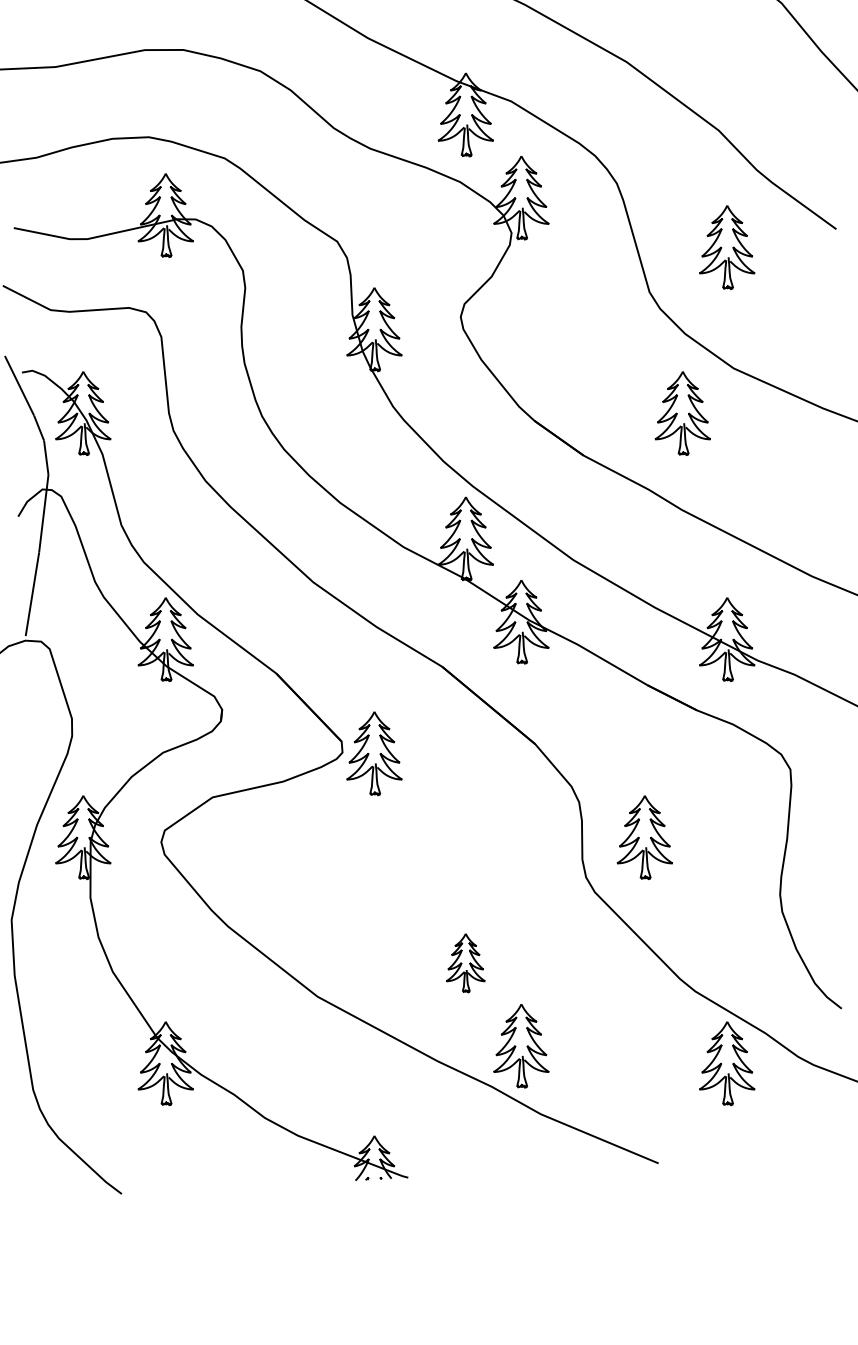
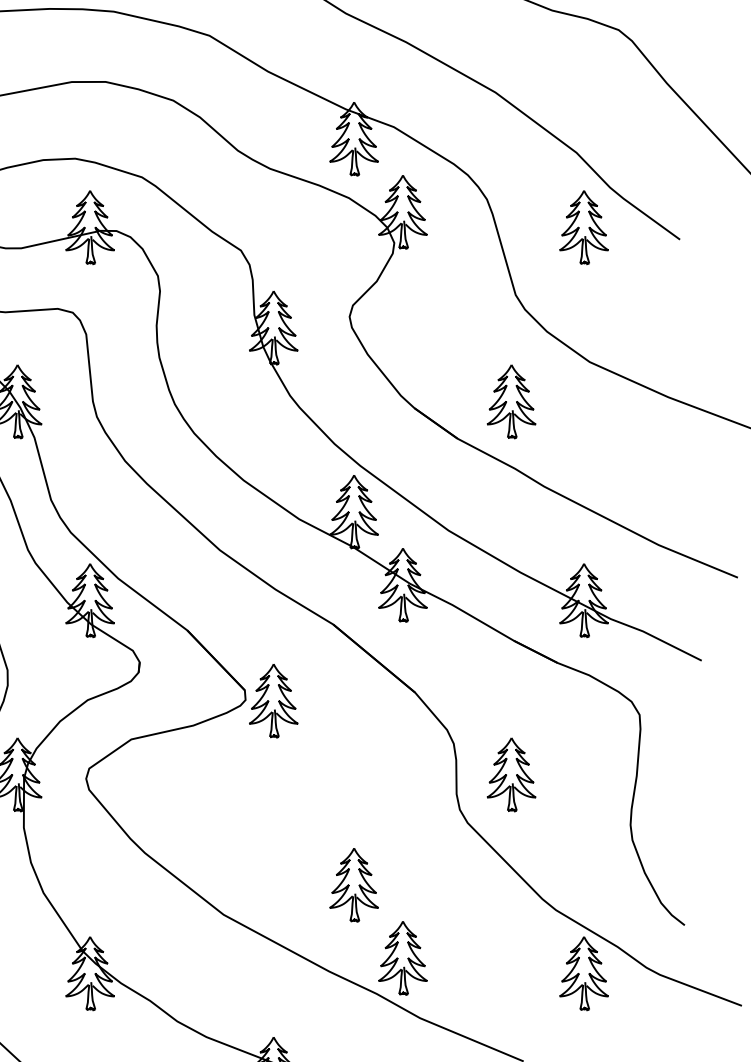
part: (727, 247) -> (584, 227), moved
part: (682, 413) -> (511, 401), moved
part: (465, 963) -> (353, 885), size x1.43

